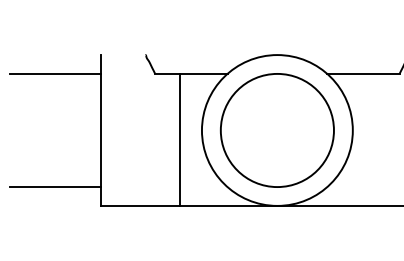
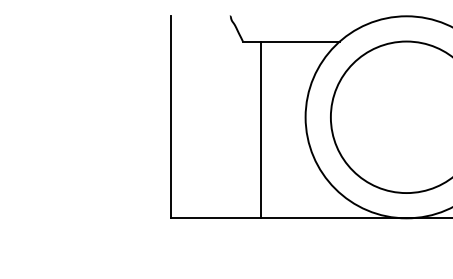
line: (55, 73) -> (109, 40), removed
line: (179, 139) -> (260, 129), moved
line: (55, 187) -> (109, 193), removed

